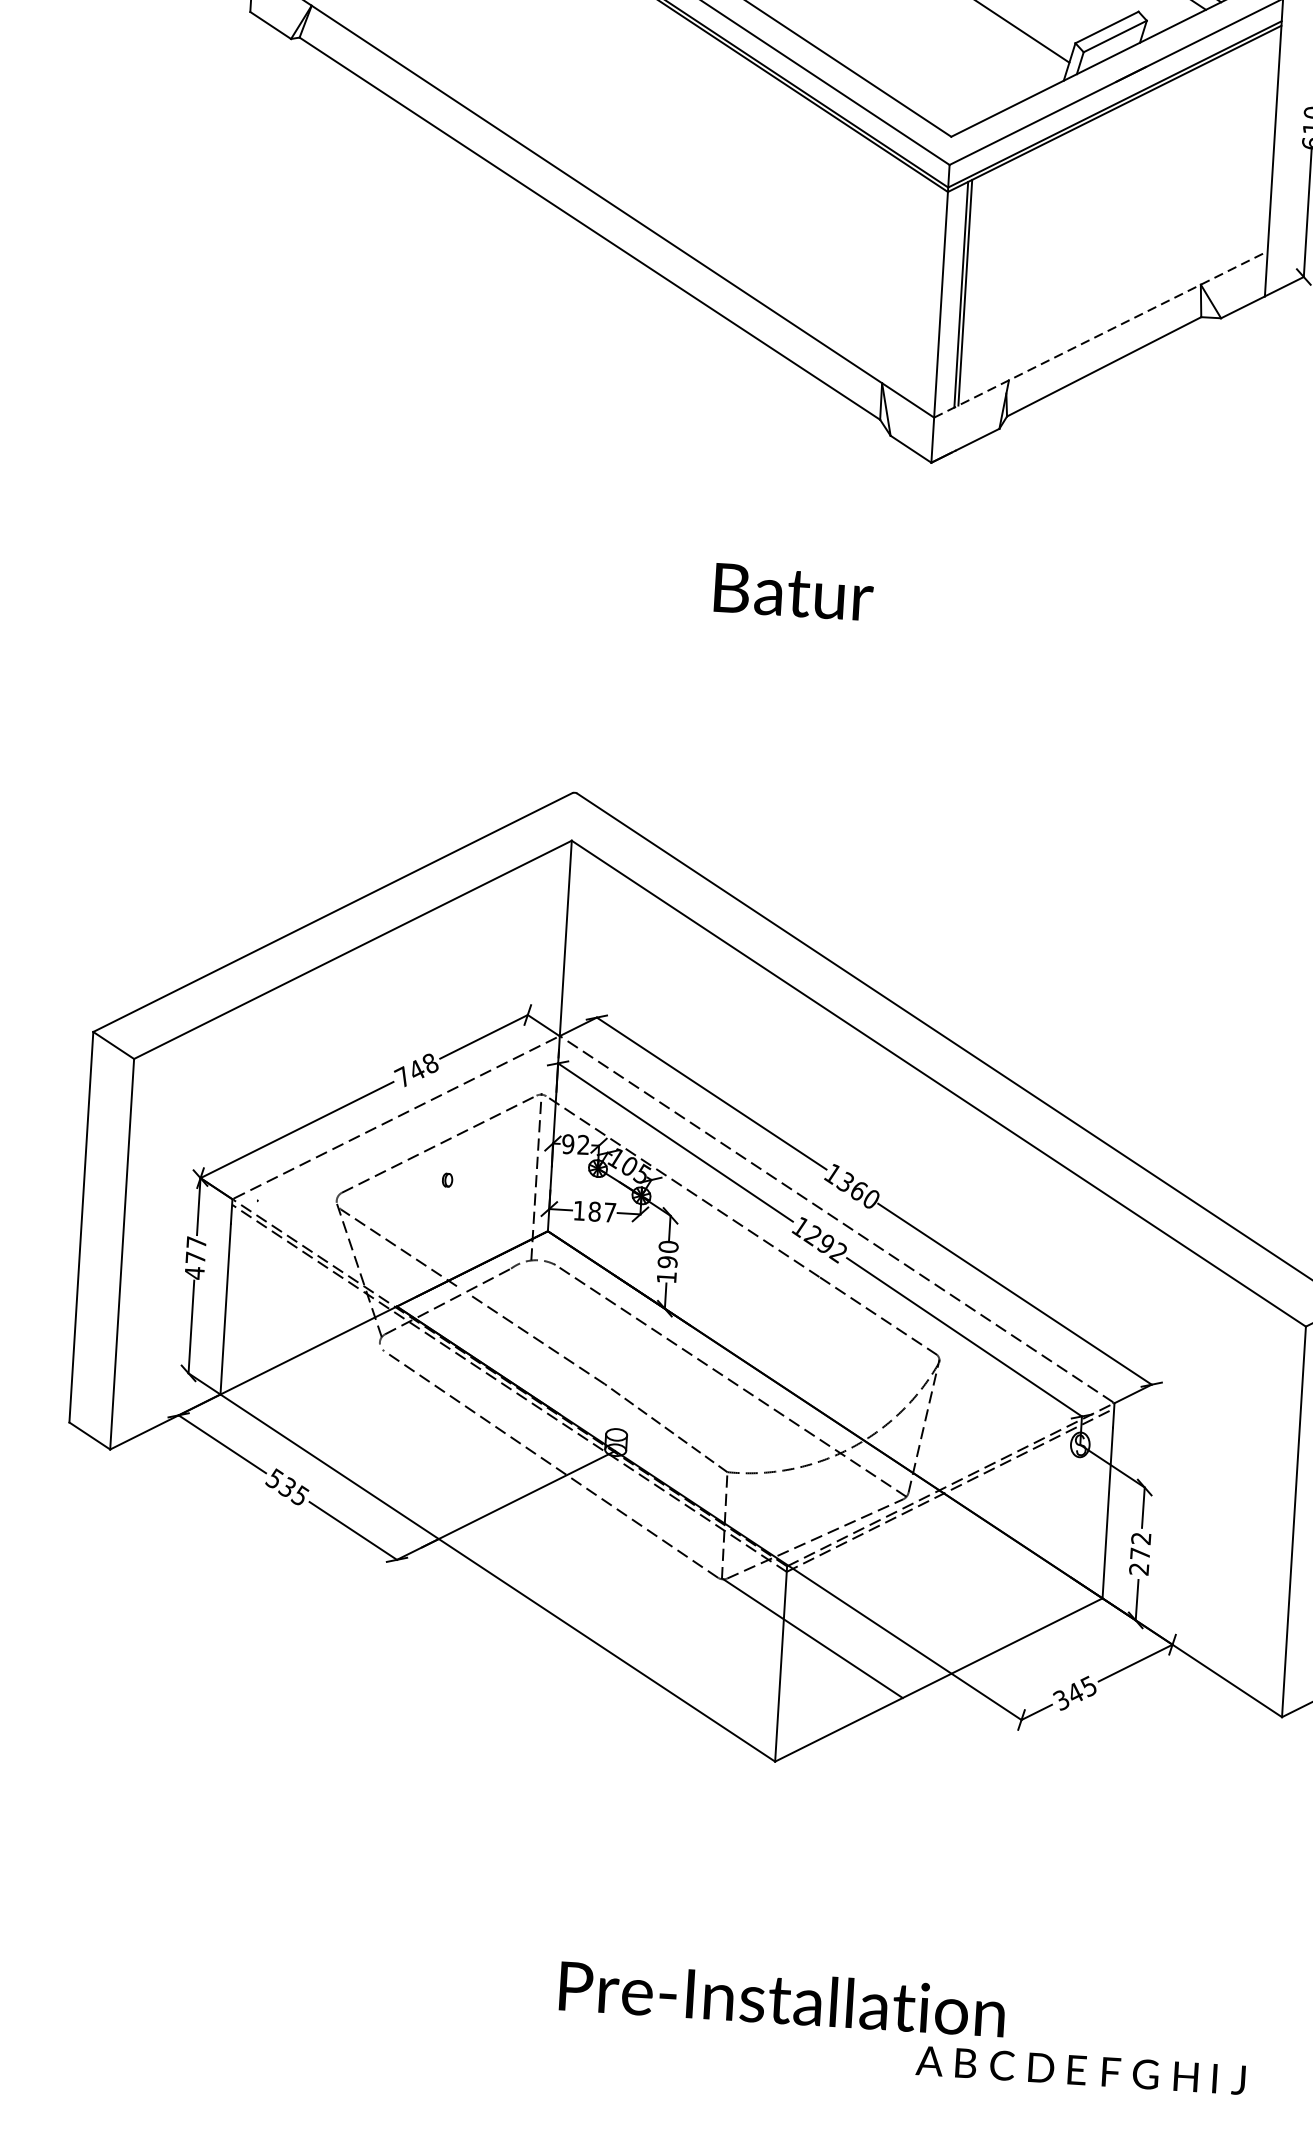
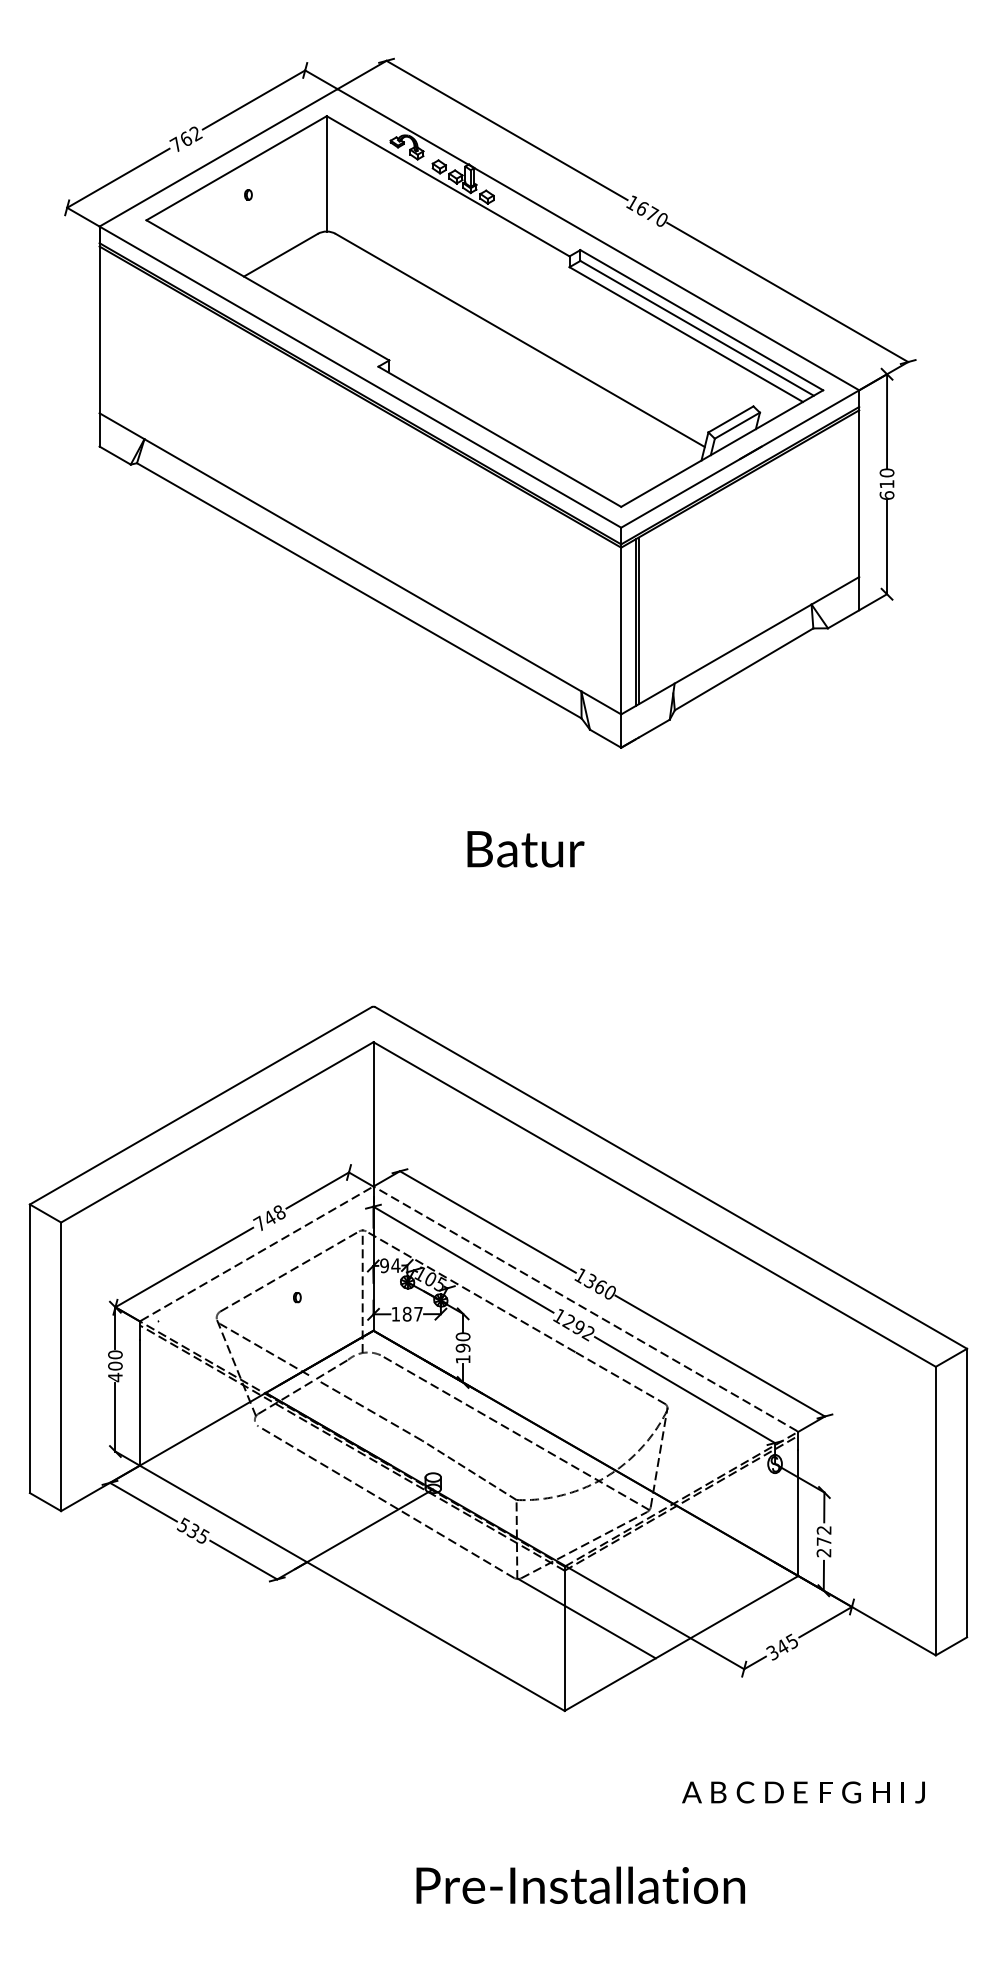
line: (1101, 334) -> (740, 645), dashed -> solid
text: (583, 1144) -> (395, 1265), 92 -> 94
text: (196, 1250) -> (115, 1360), 477 -> 400
text: (1080, 2070) -> (803, 1792), moved

